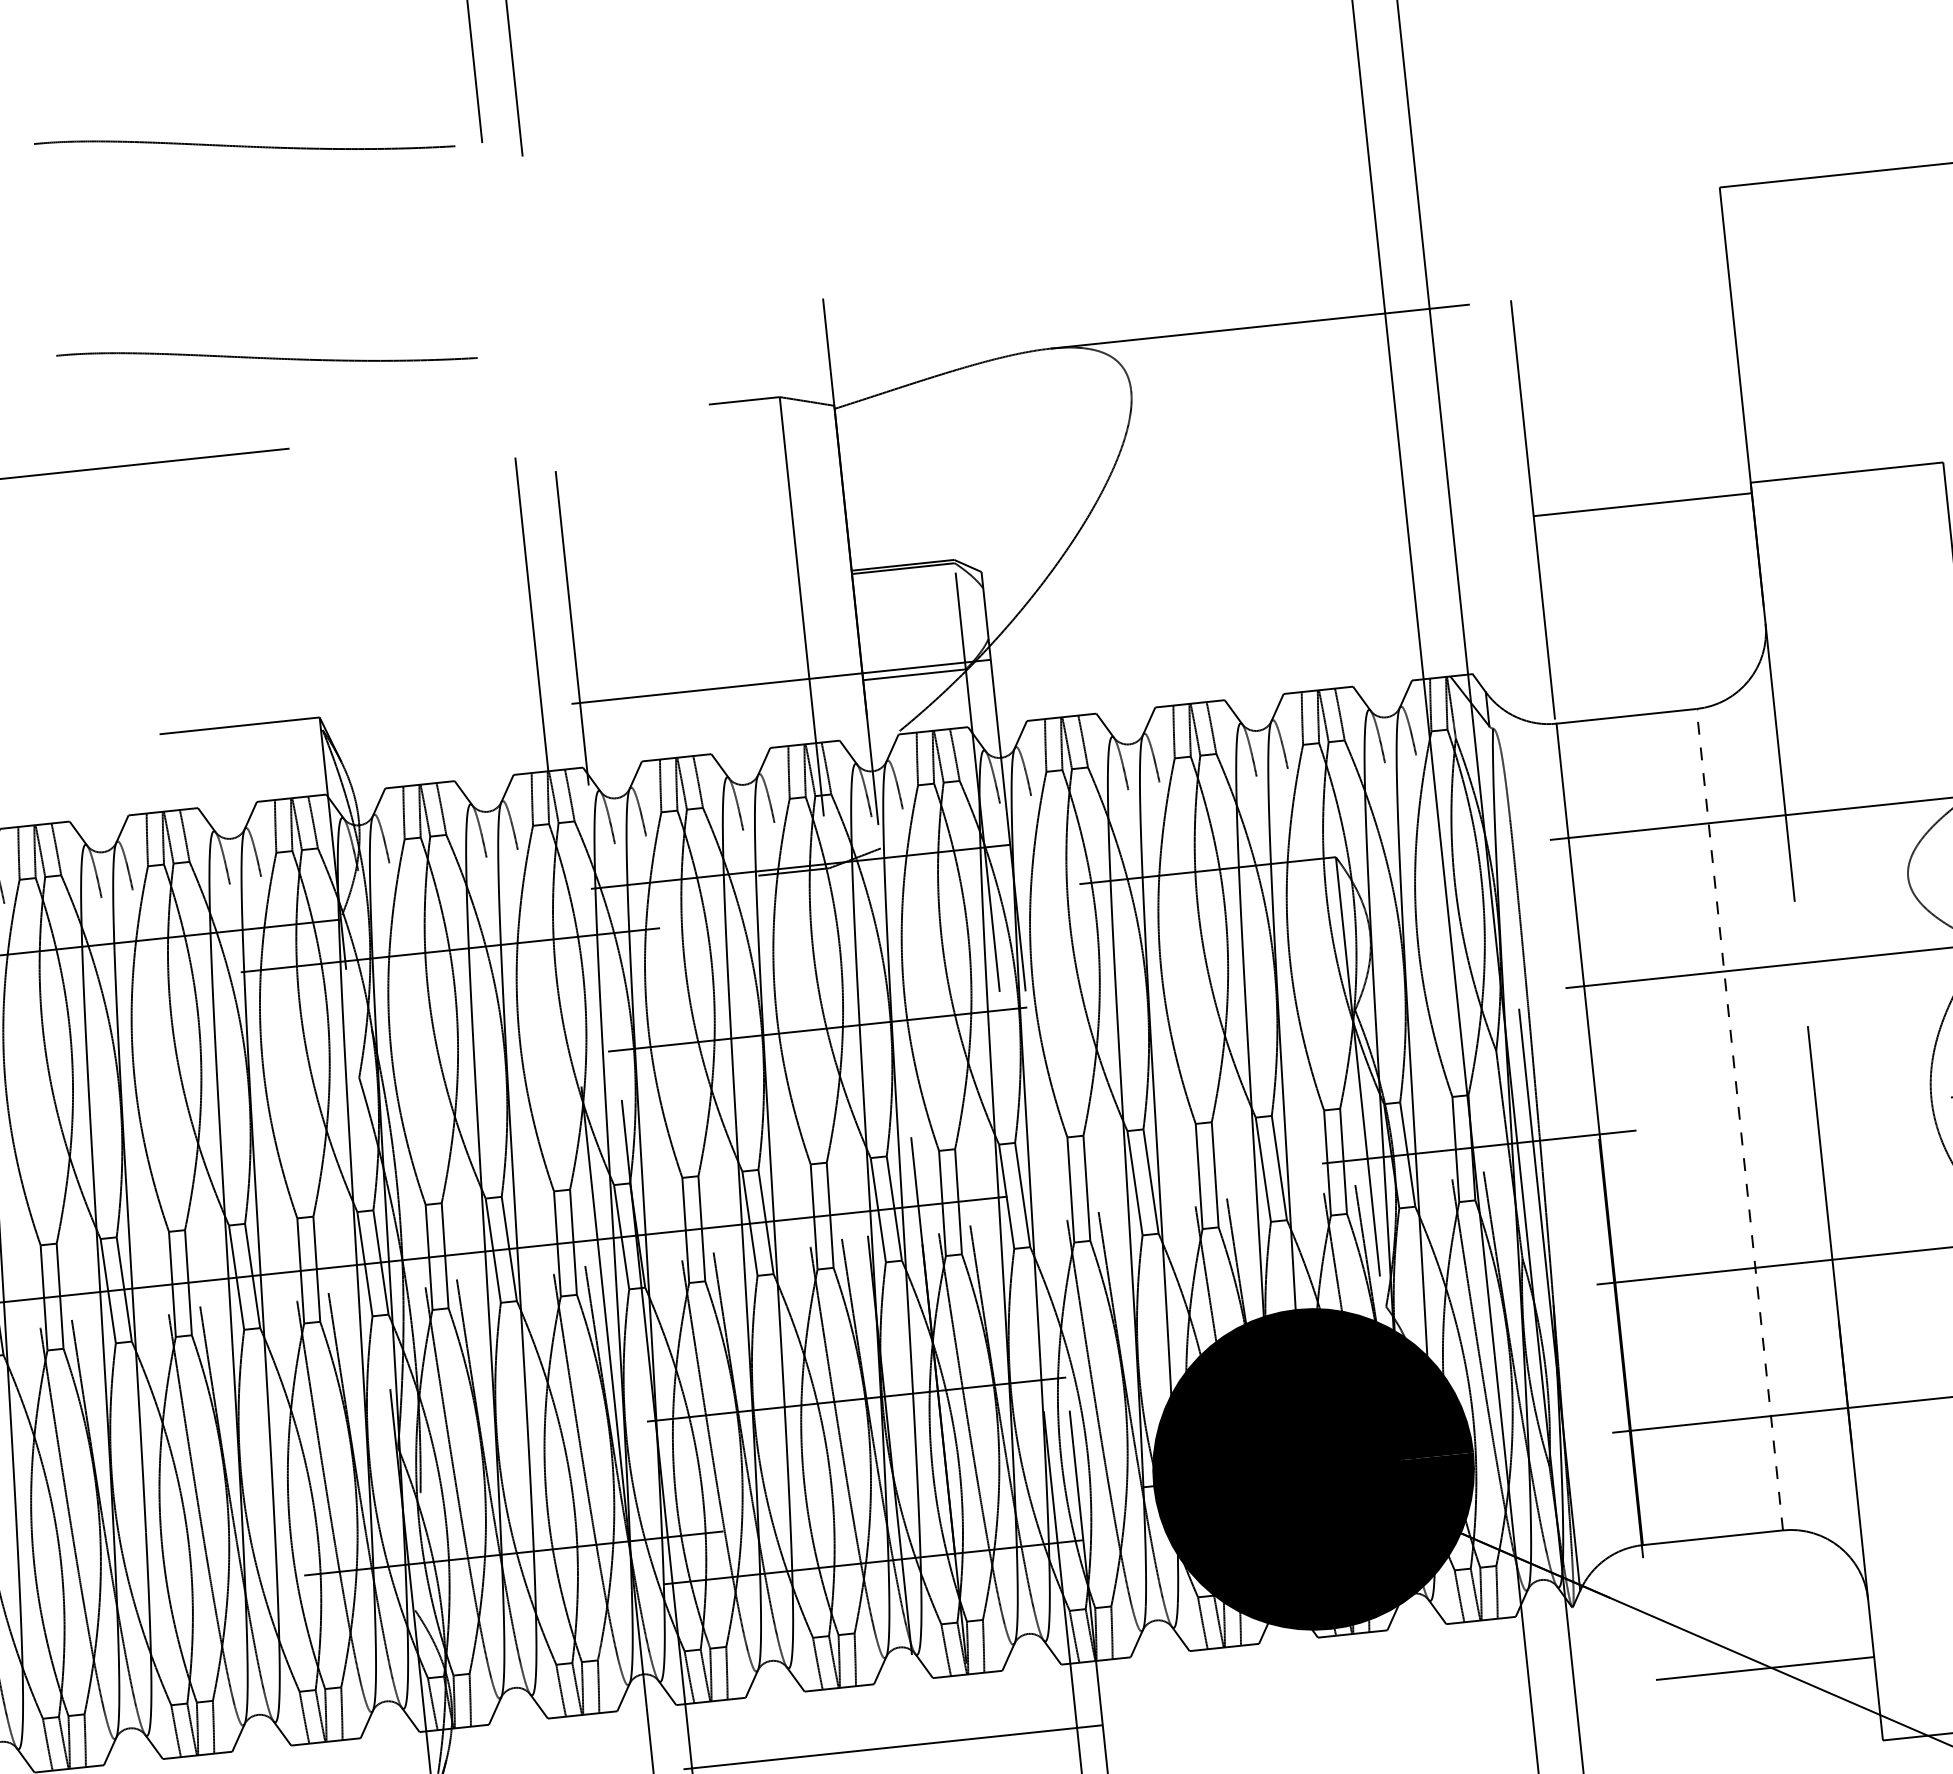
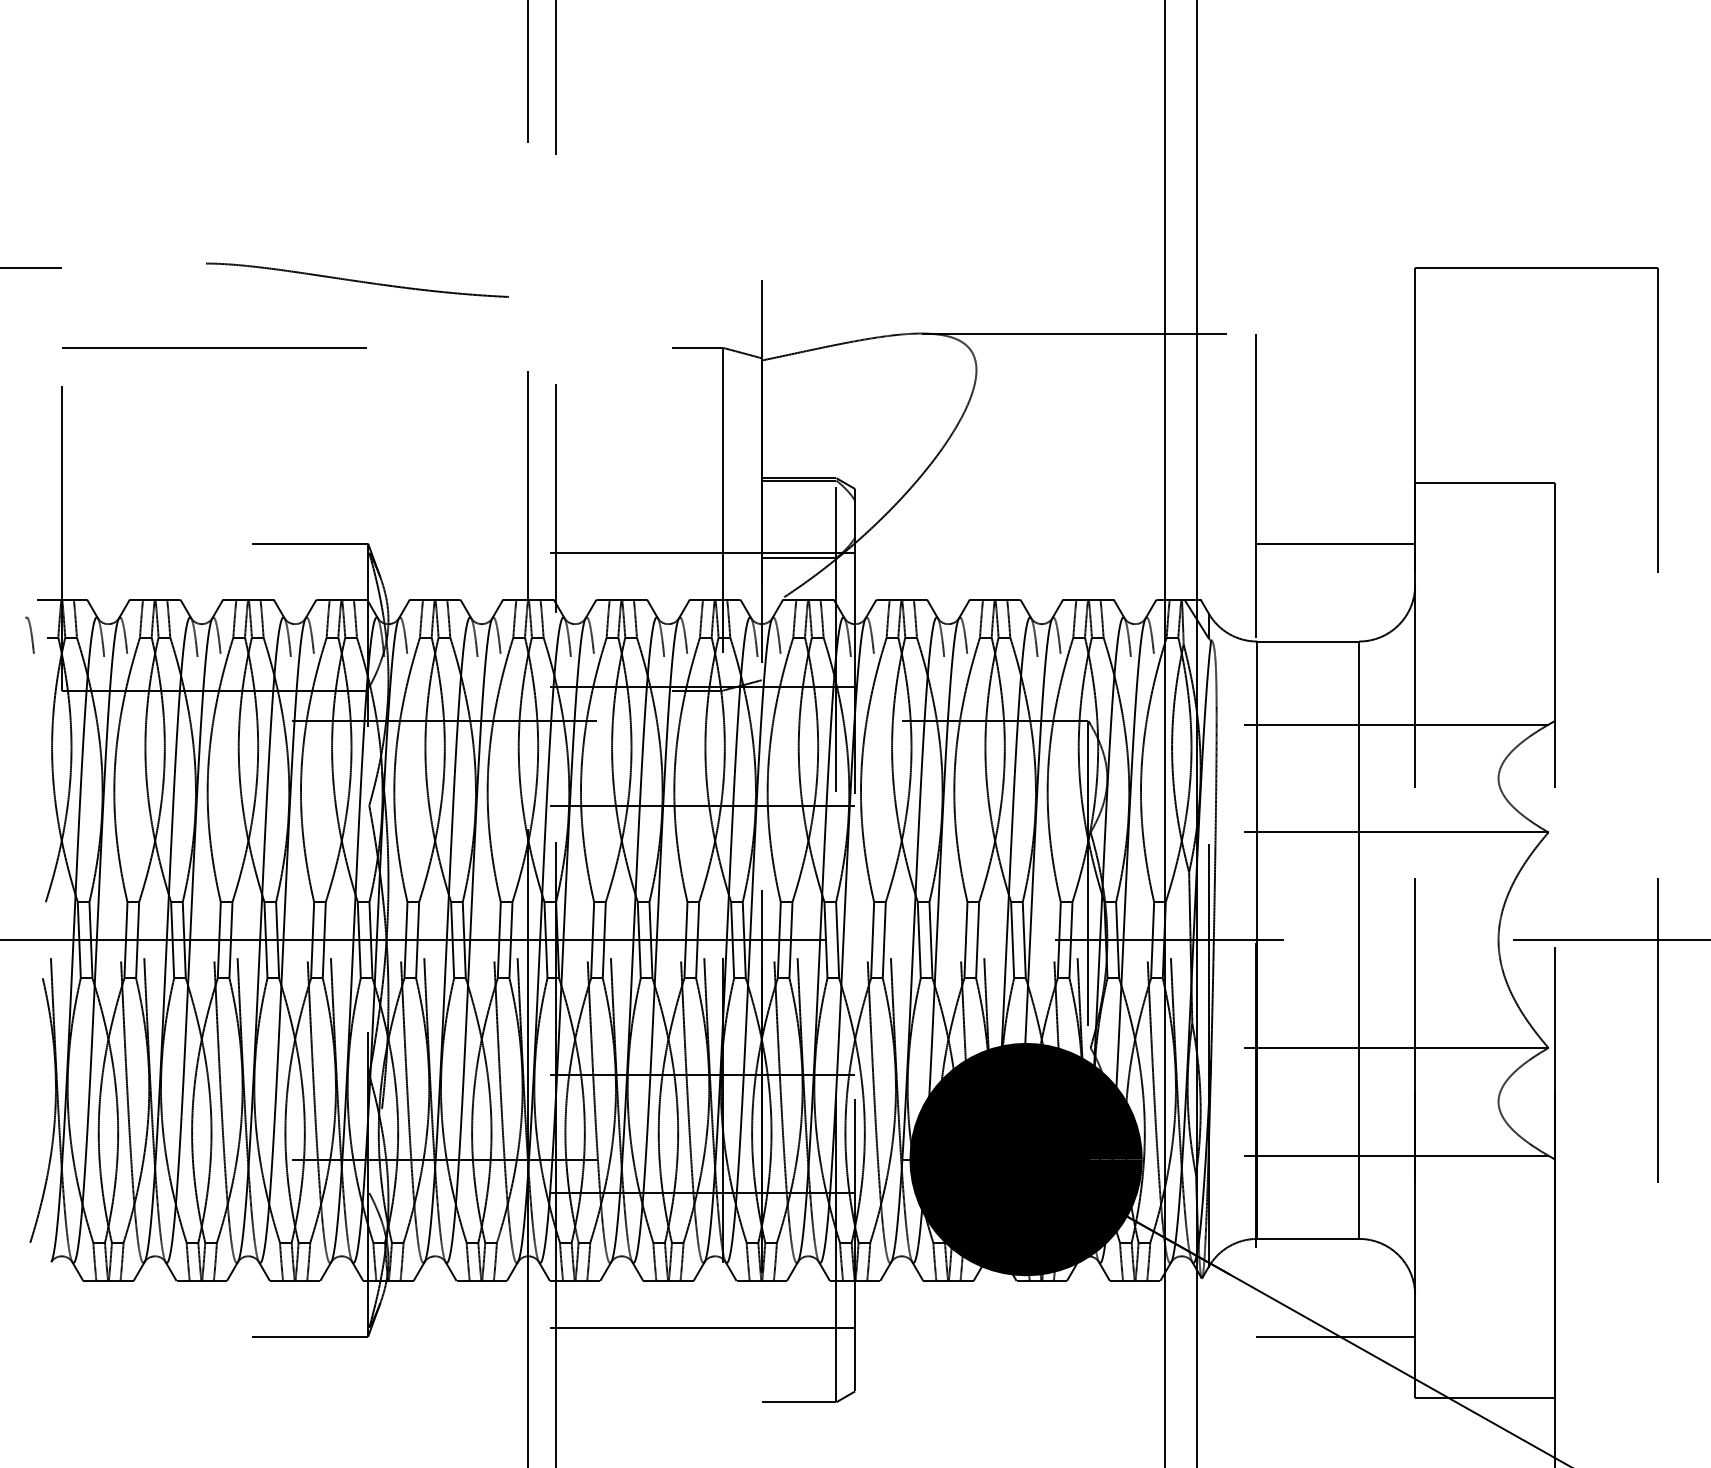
curve: (244, 145) -> (357, 126), removed
line: (1642, 504) -> (1335, 543), moved
line: (1740, 1120) -> (1359, 940), dashed -> solid

